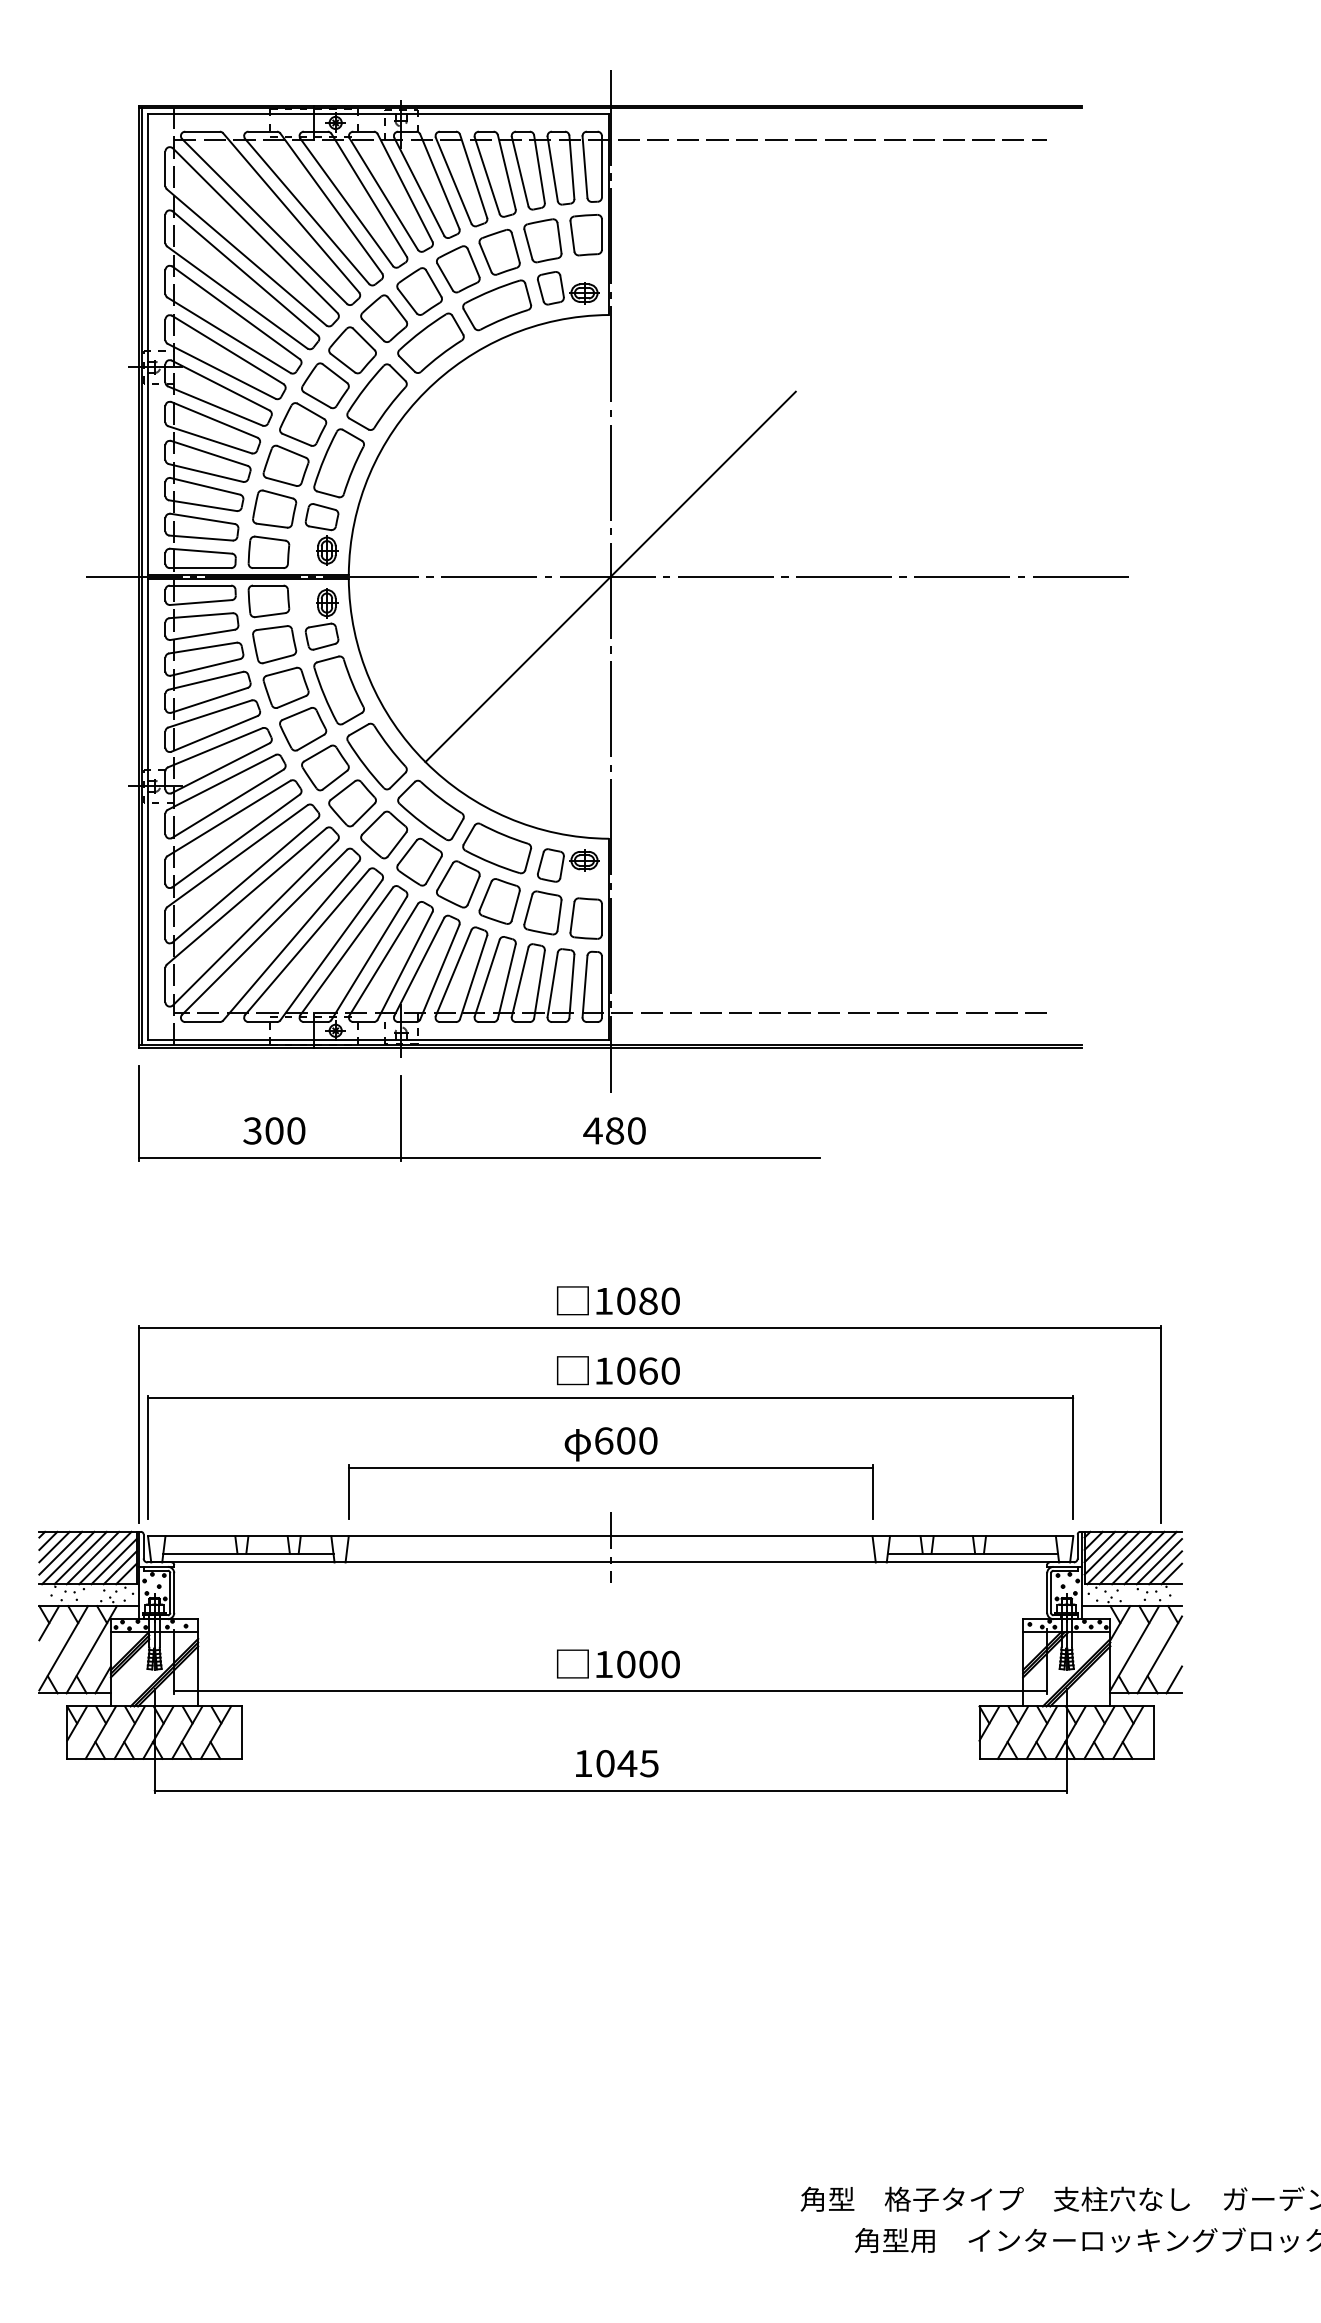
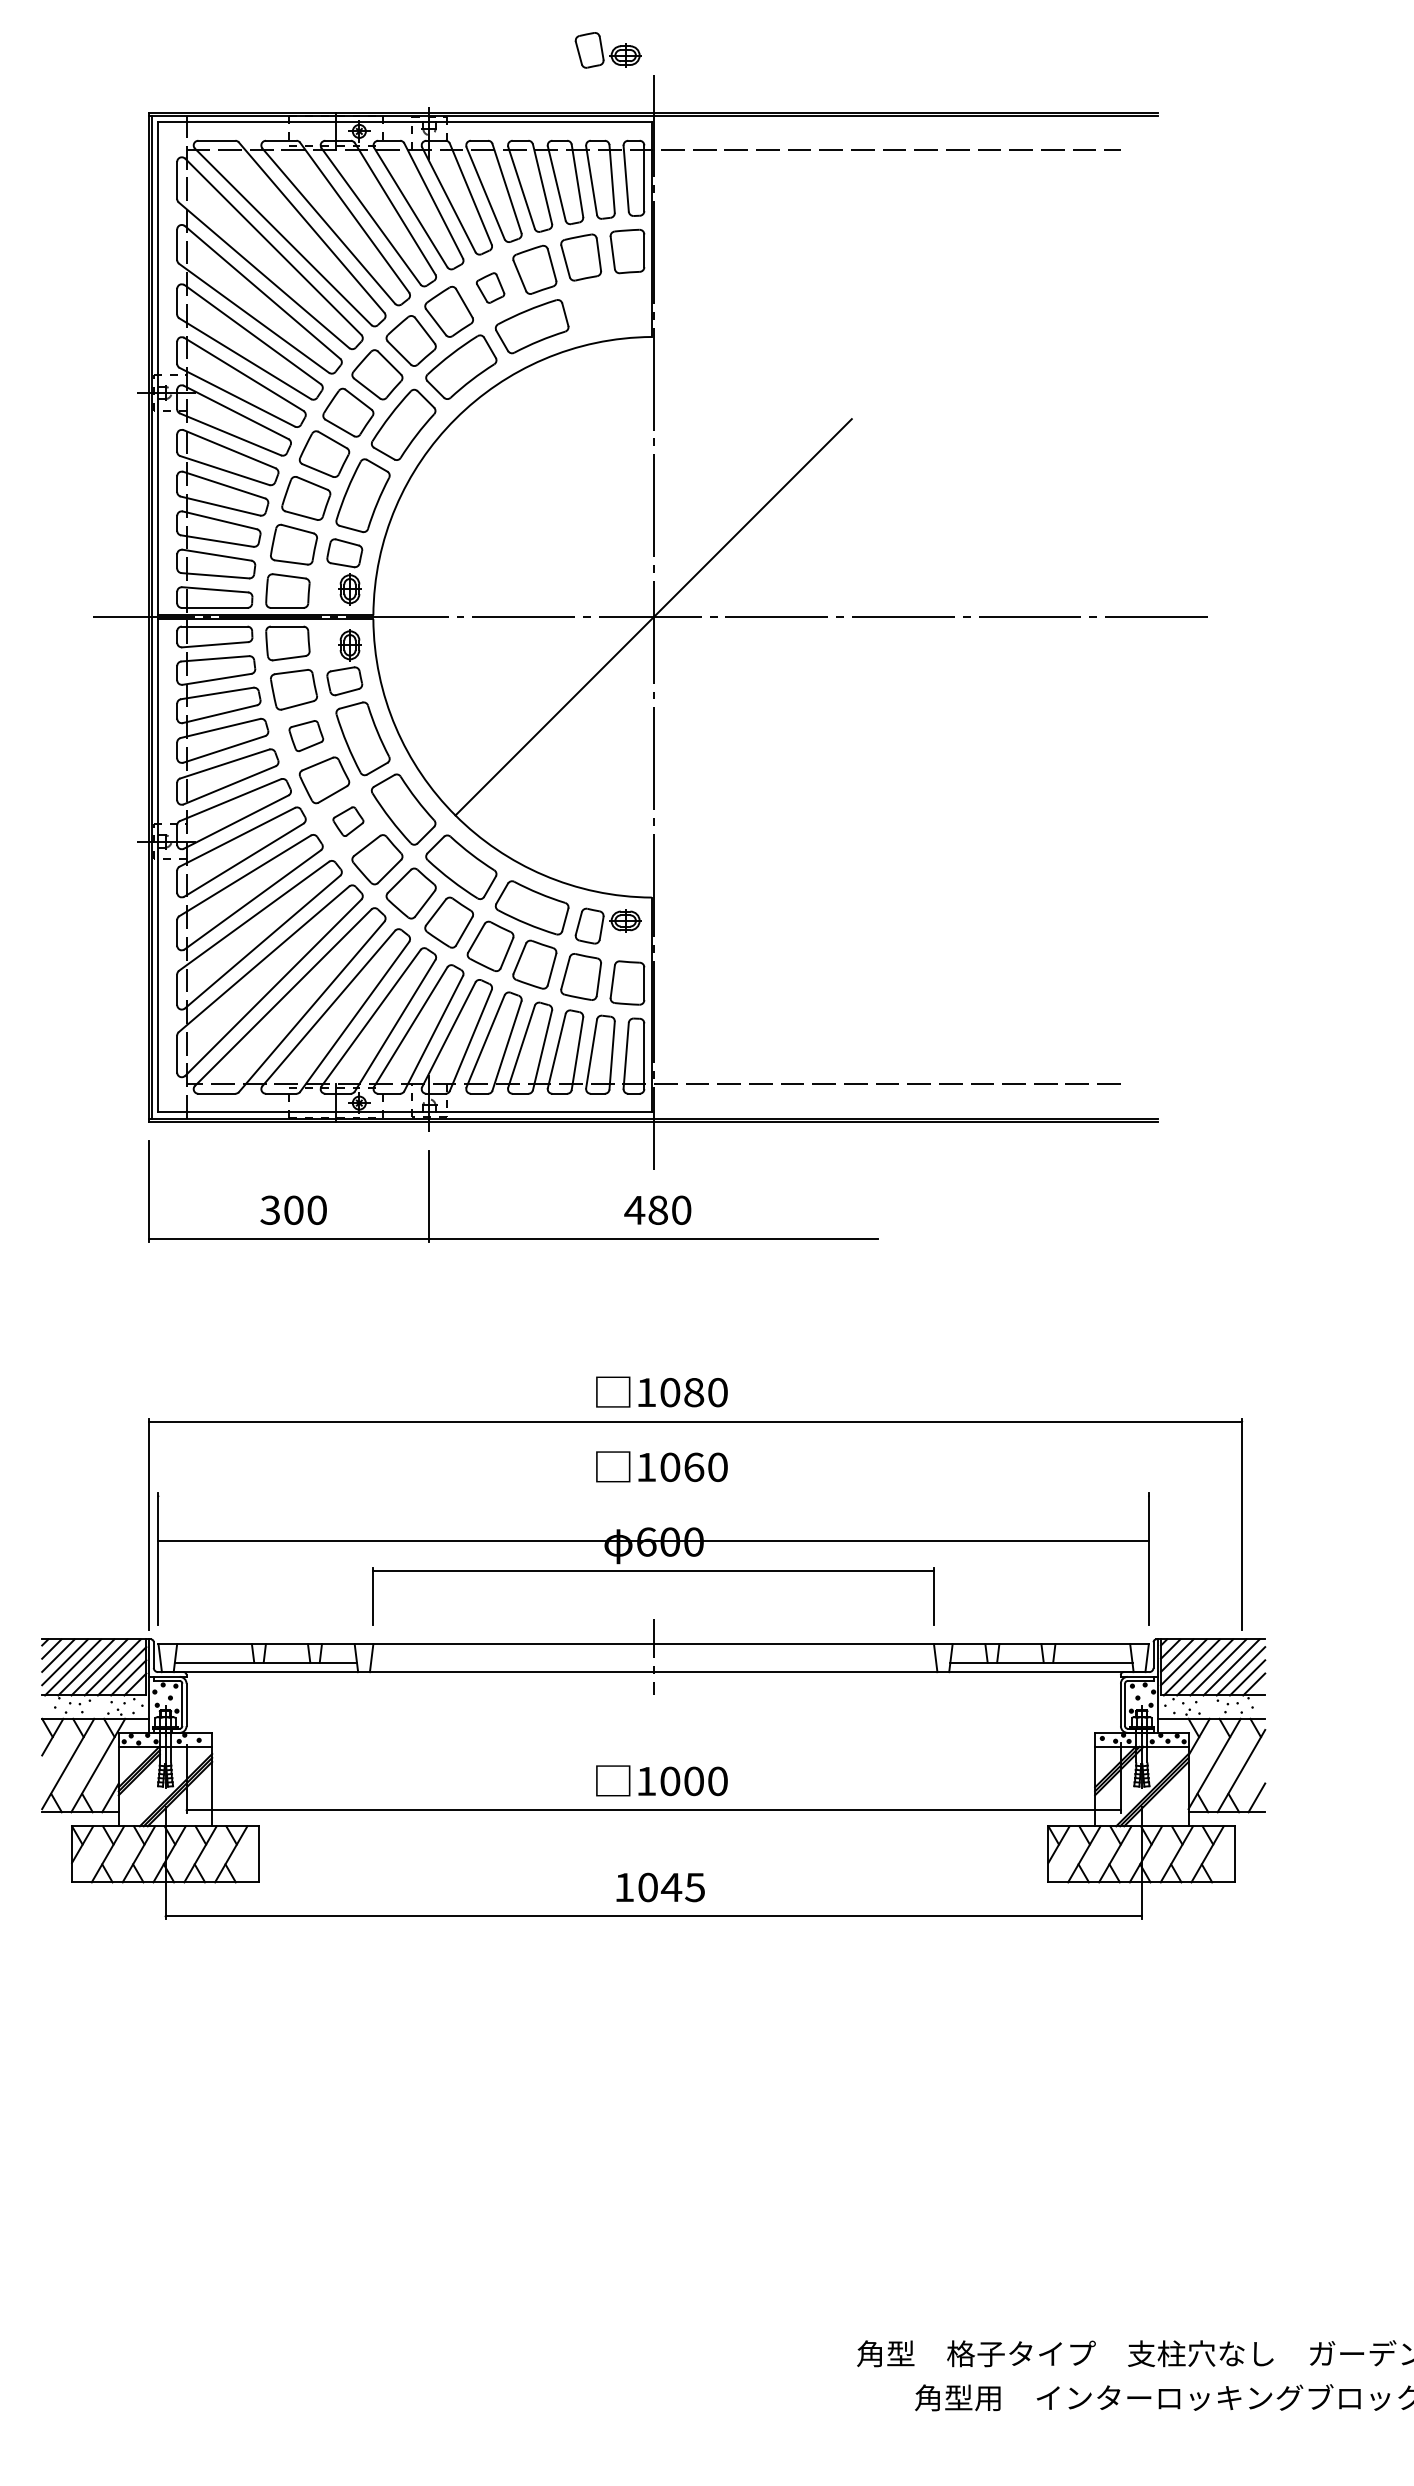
part: (458, 268) -> (490, 287), size x0.6
part: (567, 288) -> (607, 50), moved
part: (286, 687) -> (306, 735), size x0.7
part: (325, 767) -> (348, 821), size x0.6
line: (610, 1398) -> (653, 1541), moved

